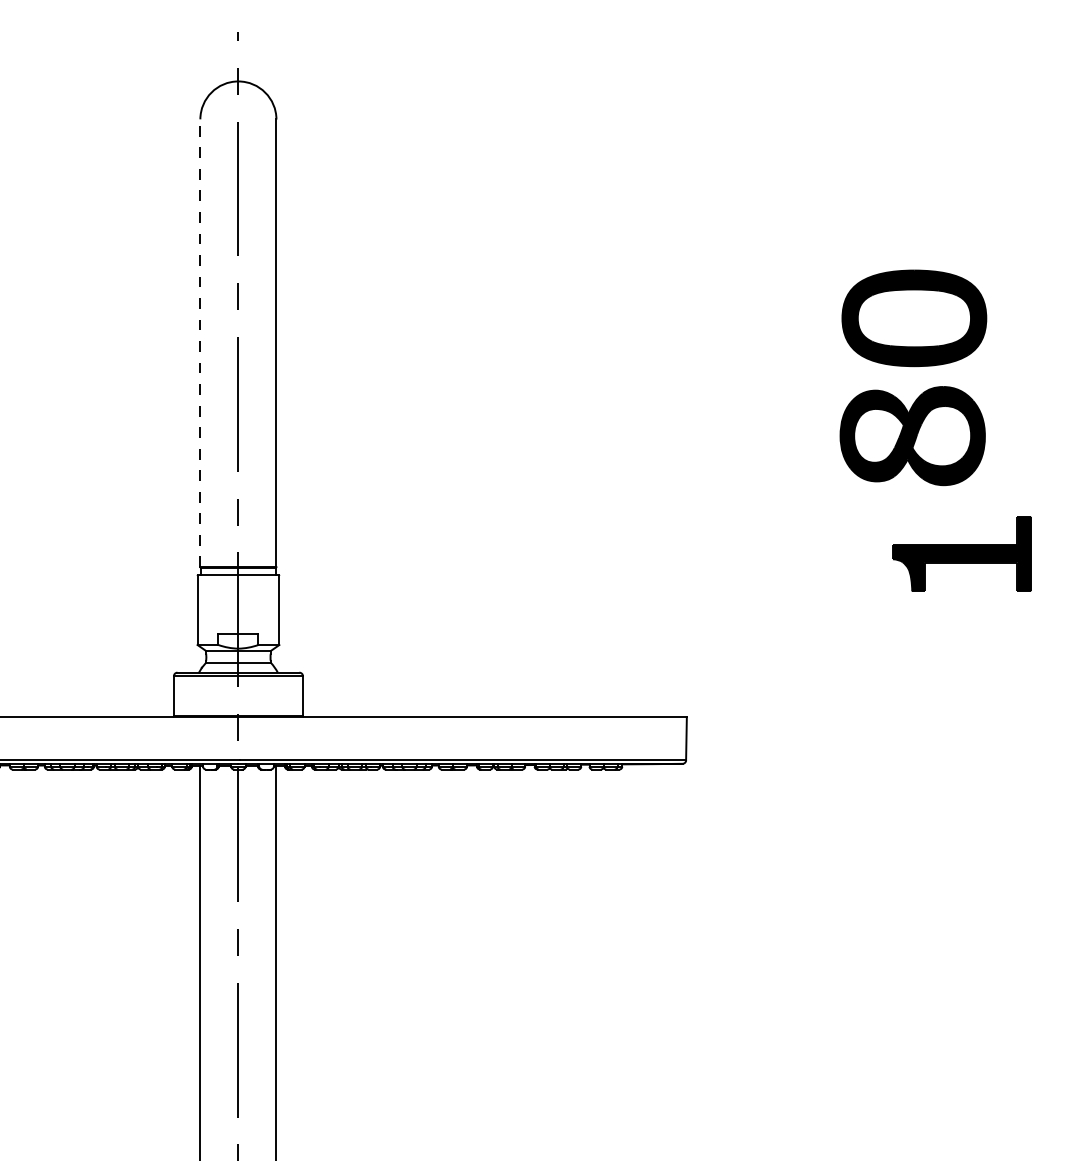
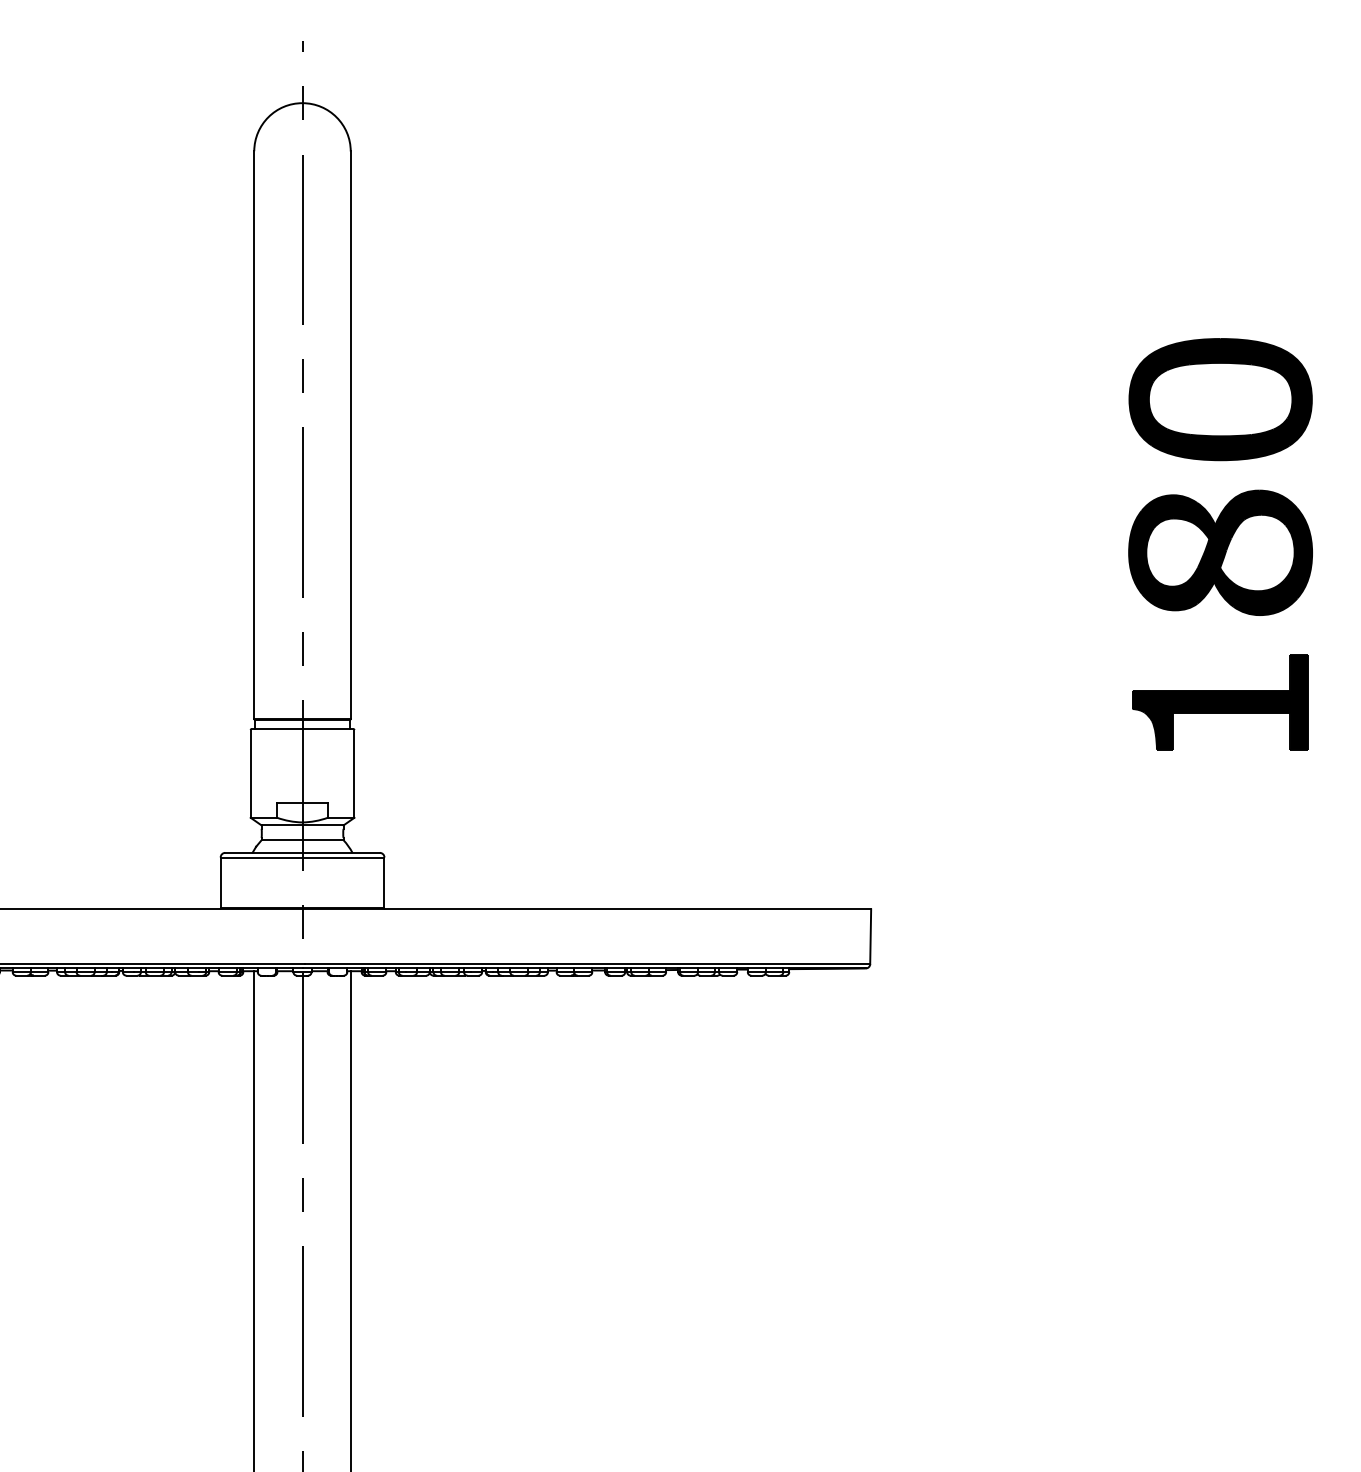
part: (914, 318) -> (1220, 399), moved
line: (200, 343) -> (254, 435), dashed -> solid
part: (912, 435) -> (1220, 552), moved

